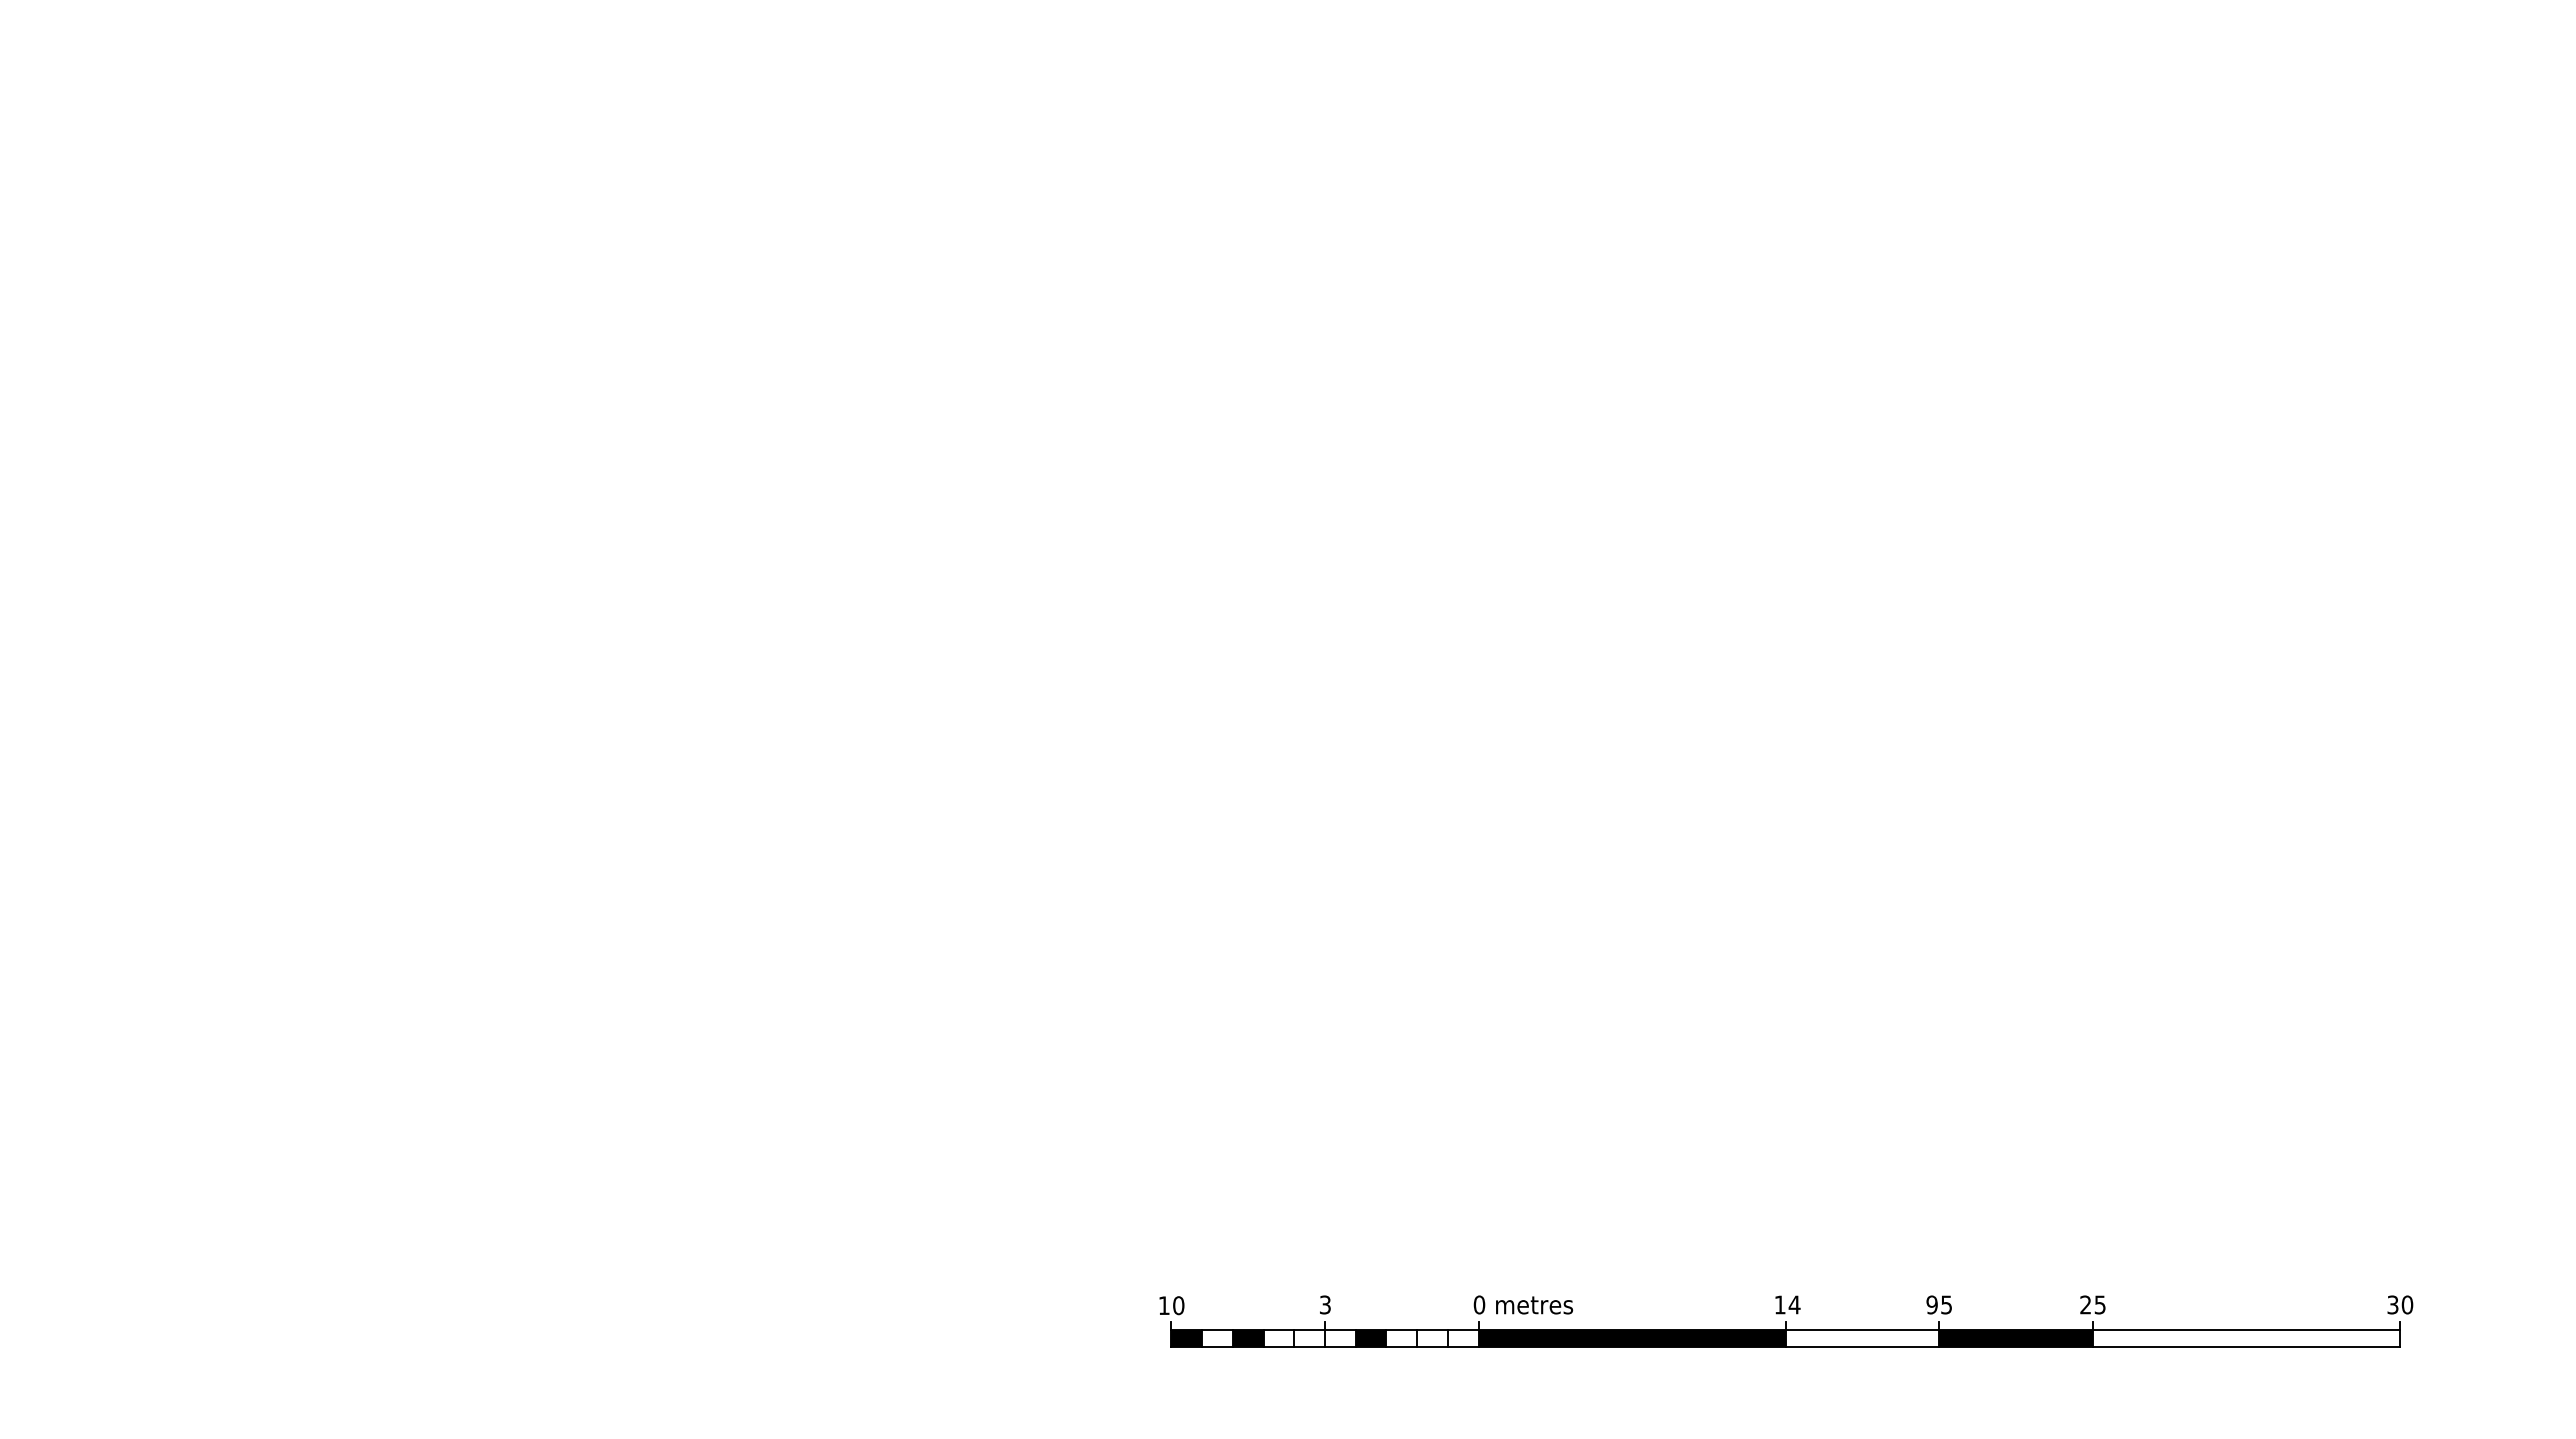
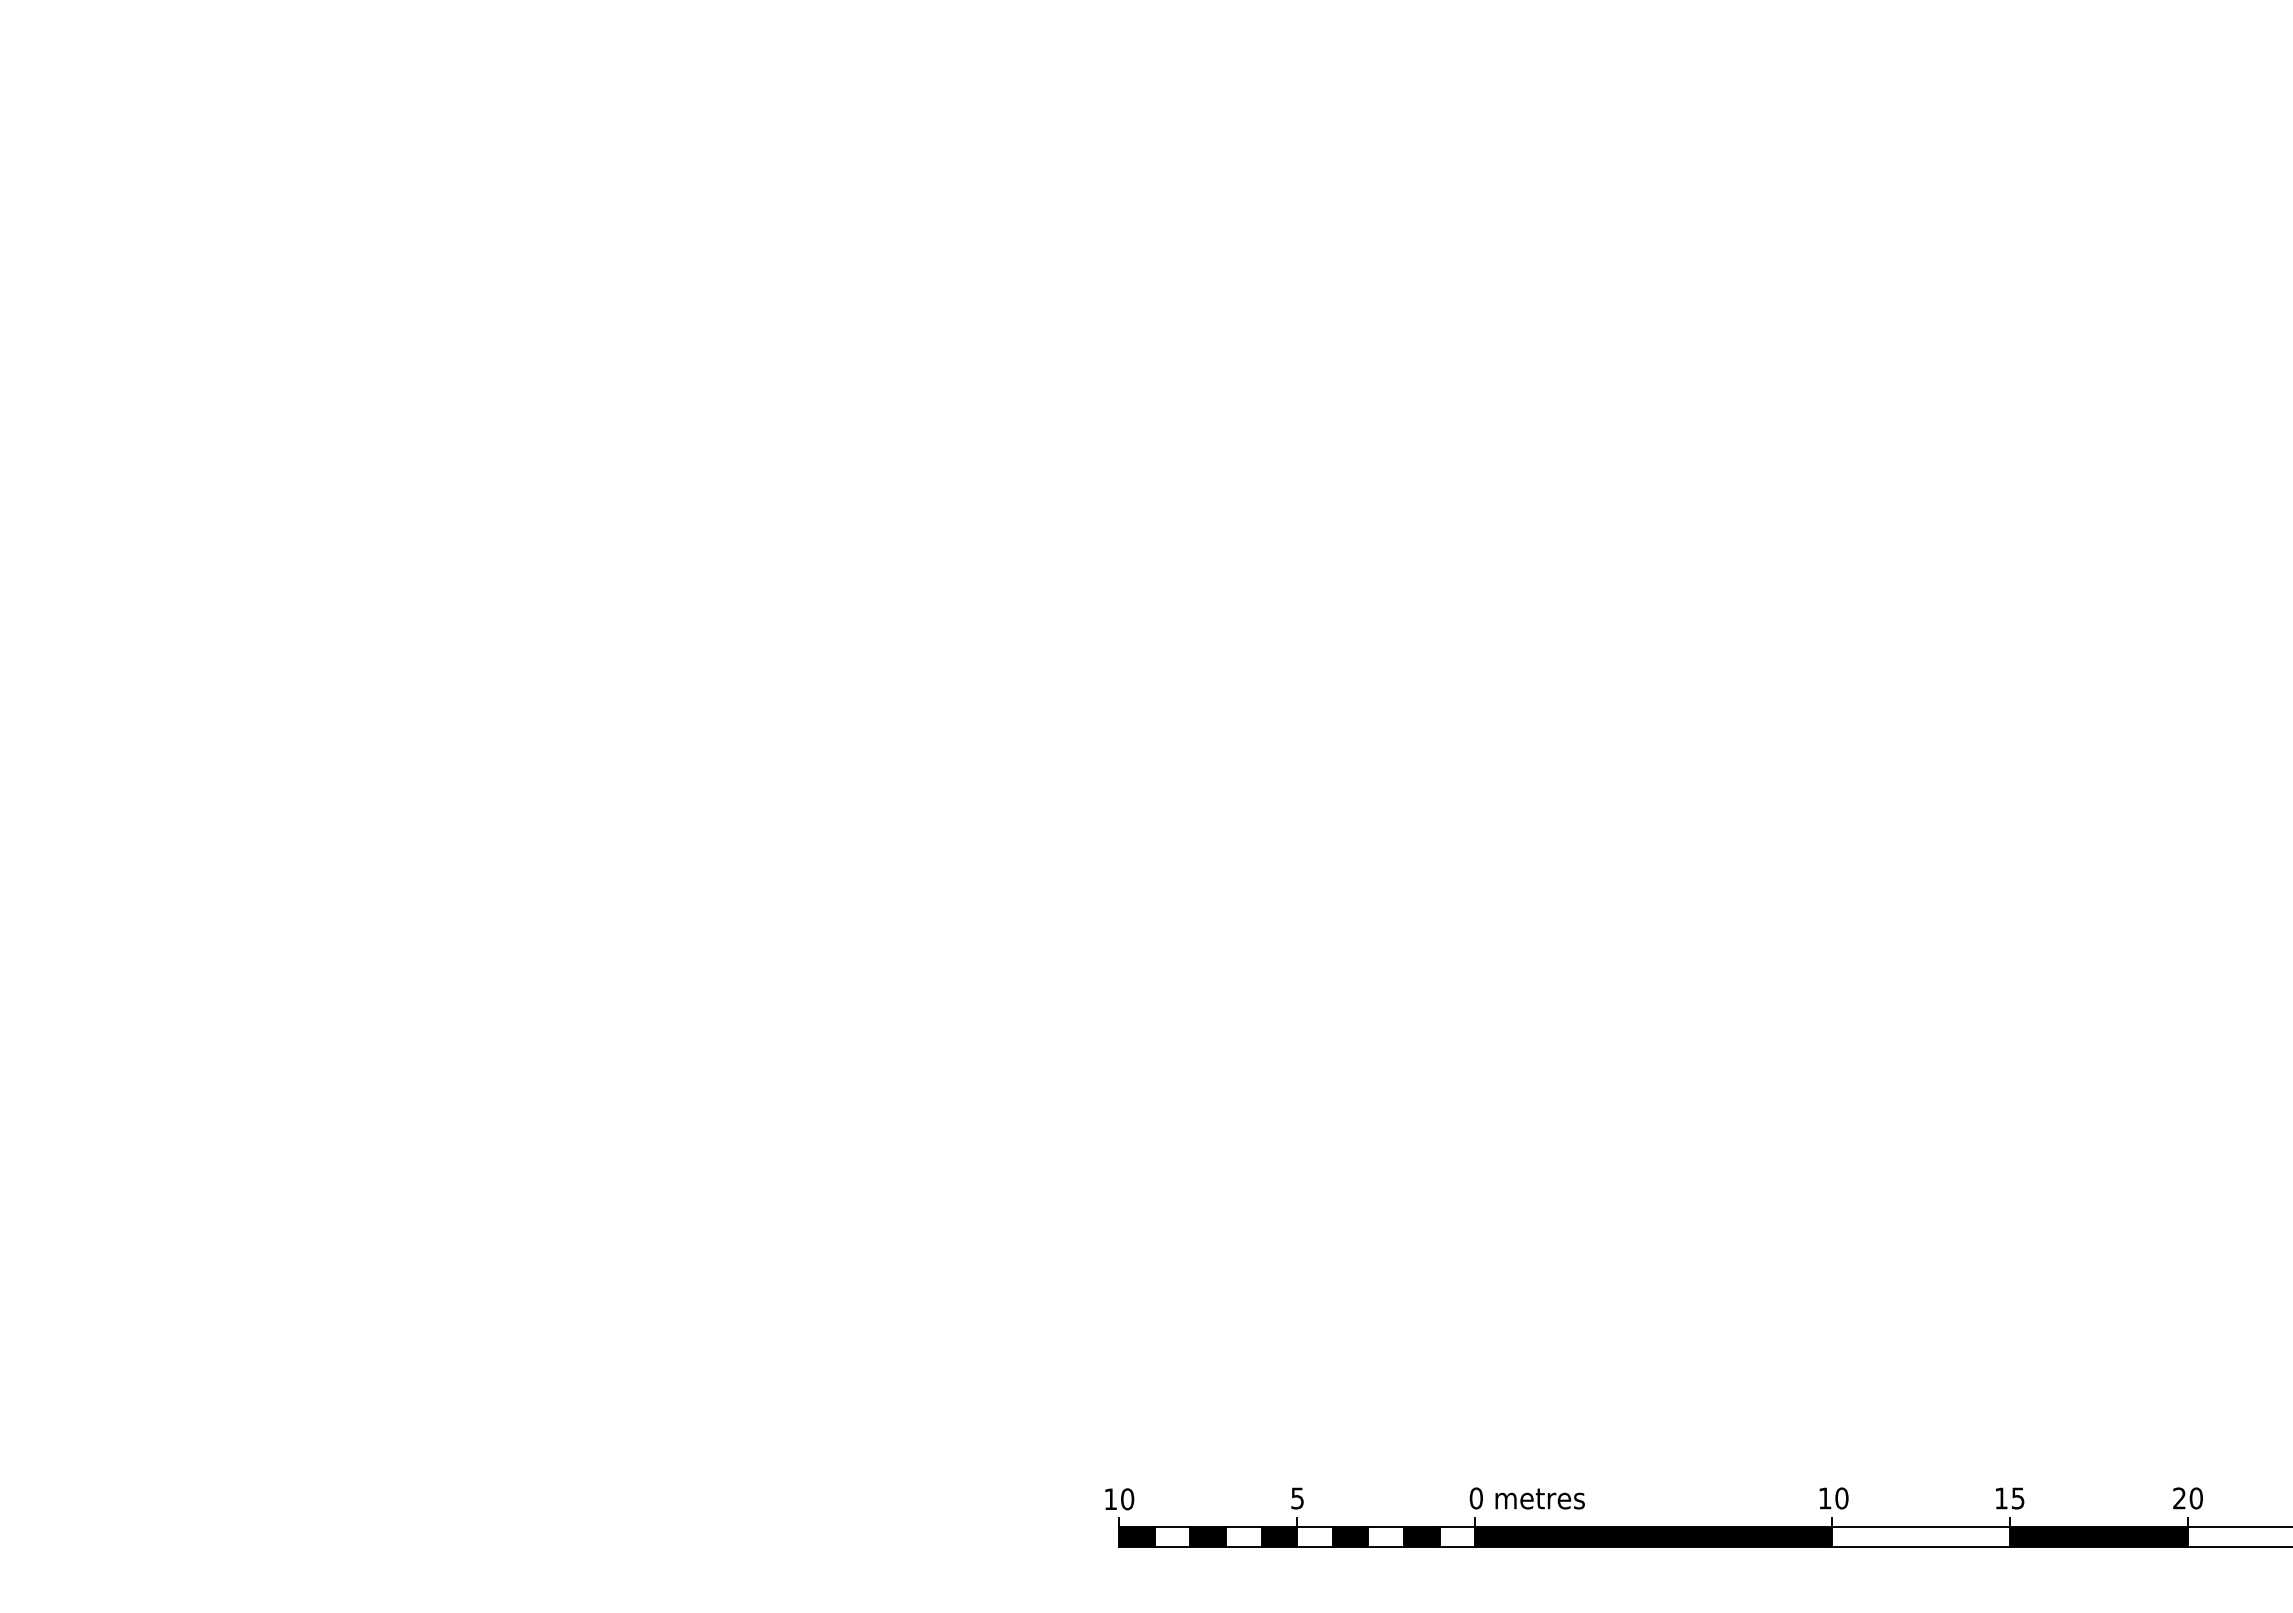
text: (1325, 1304) -> (1297, 1497), 3 -> 5
text: (1794, 1304) -> (1841, 1497), 14 -> 10
text: (1931, 1304) -> (2000, 1497), 95 -> 15
text: (2099, 1304) -> (2195, 1497), 25 -> 20
fill: (1309, 1337) -> (1279, 1536), added
fill: (1432, 1337) -> (1421, 1536), added

